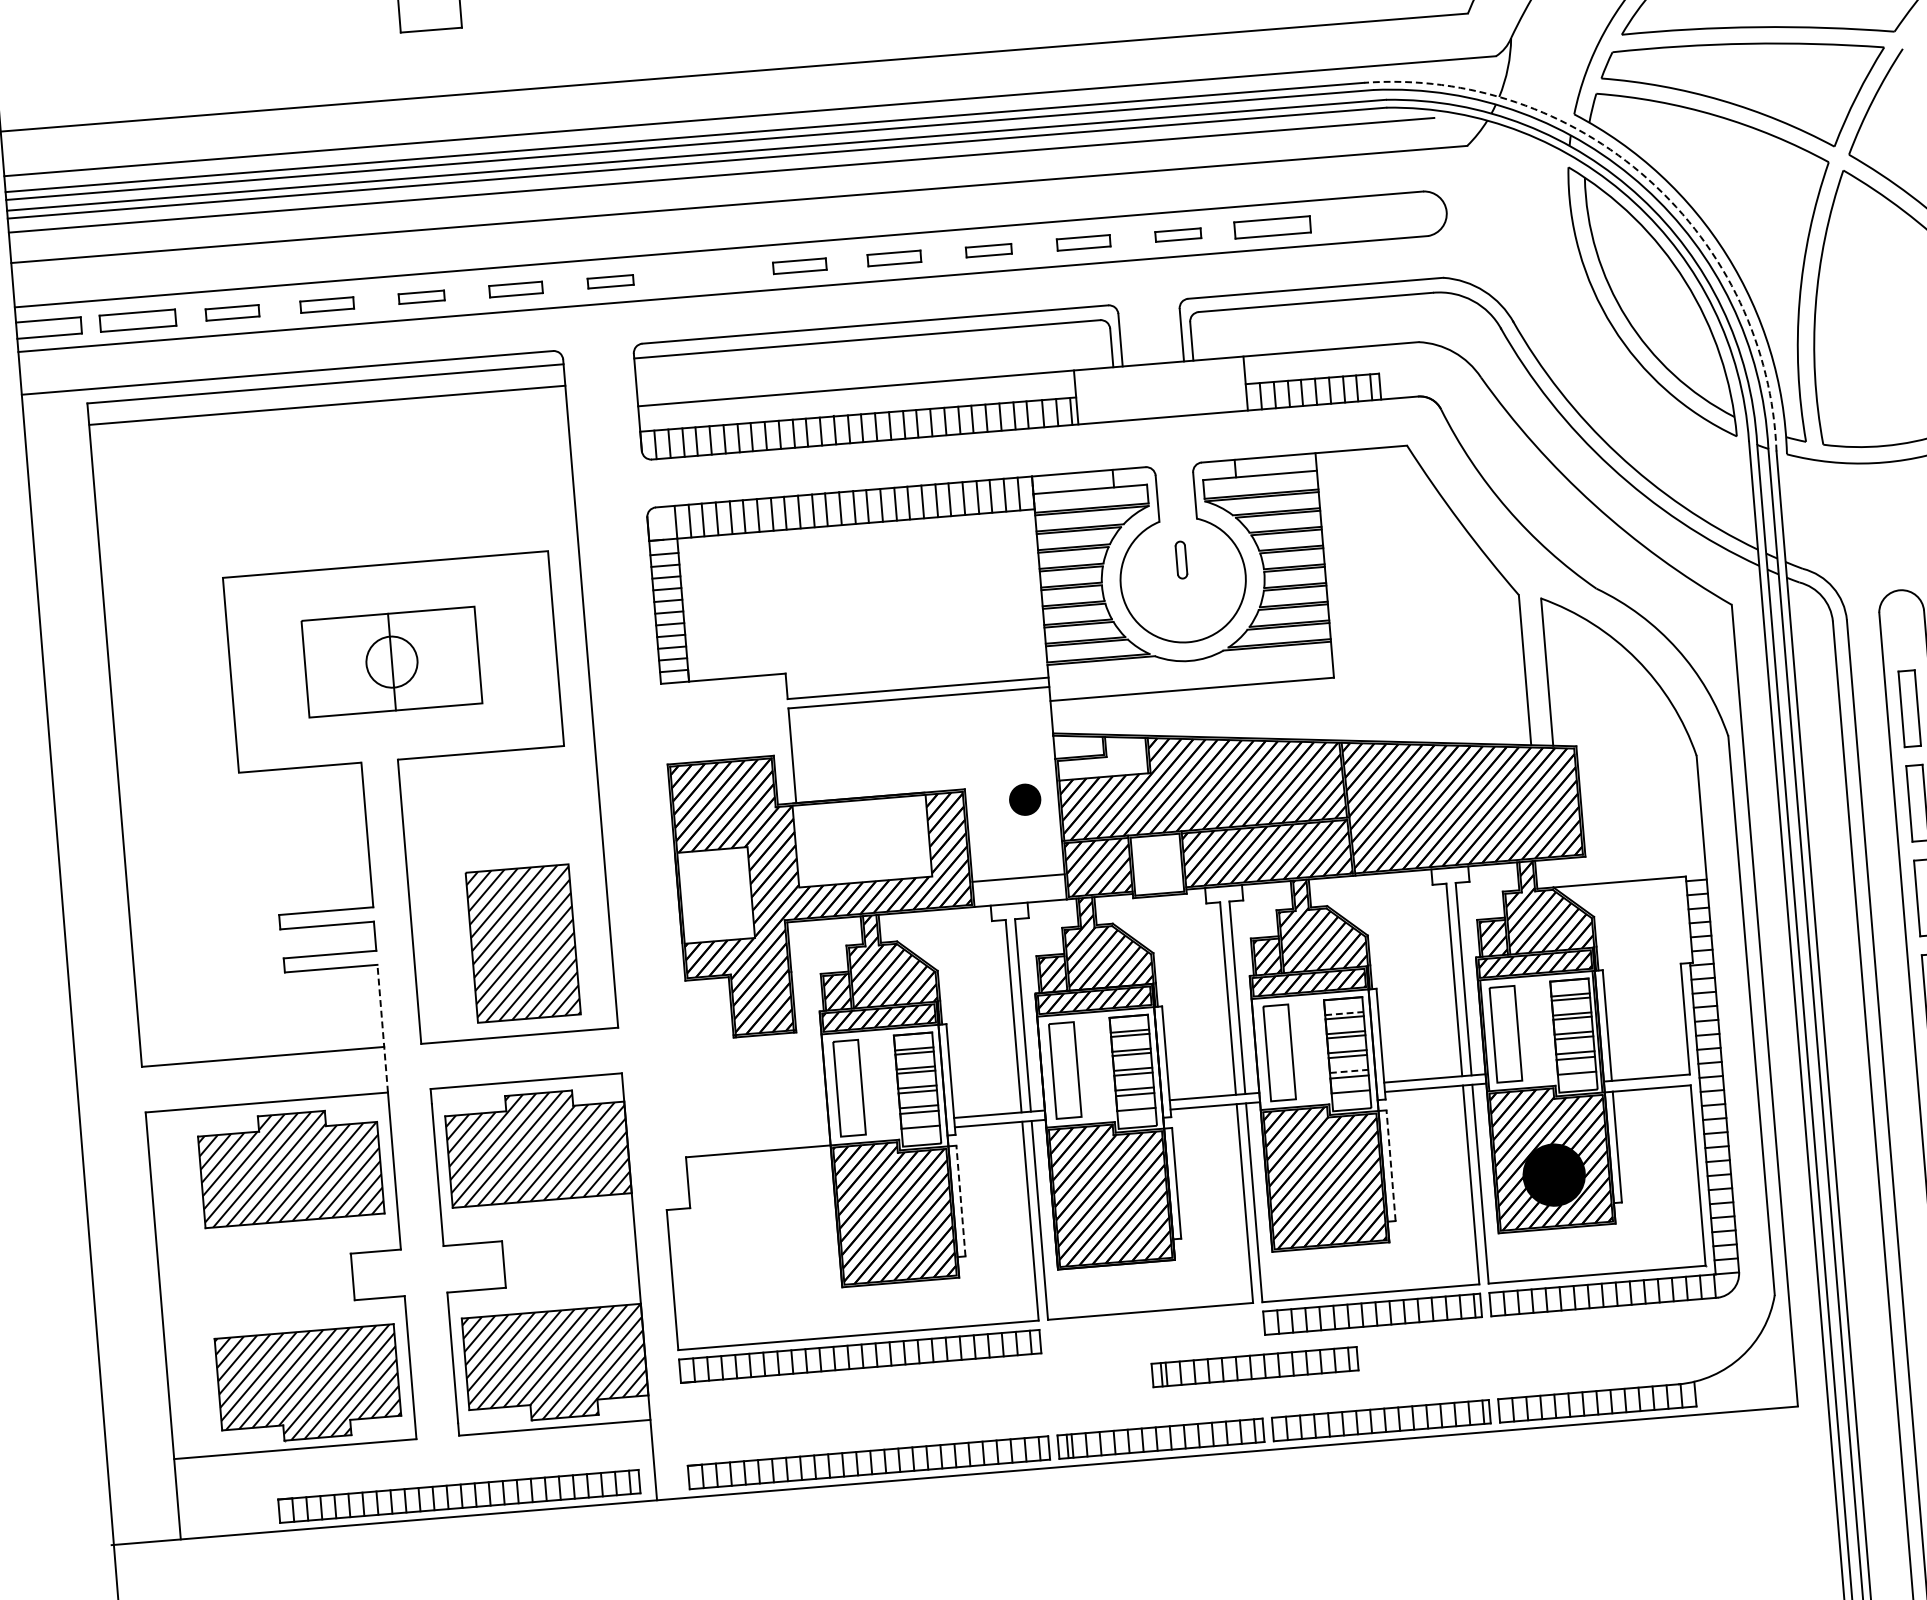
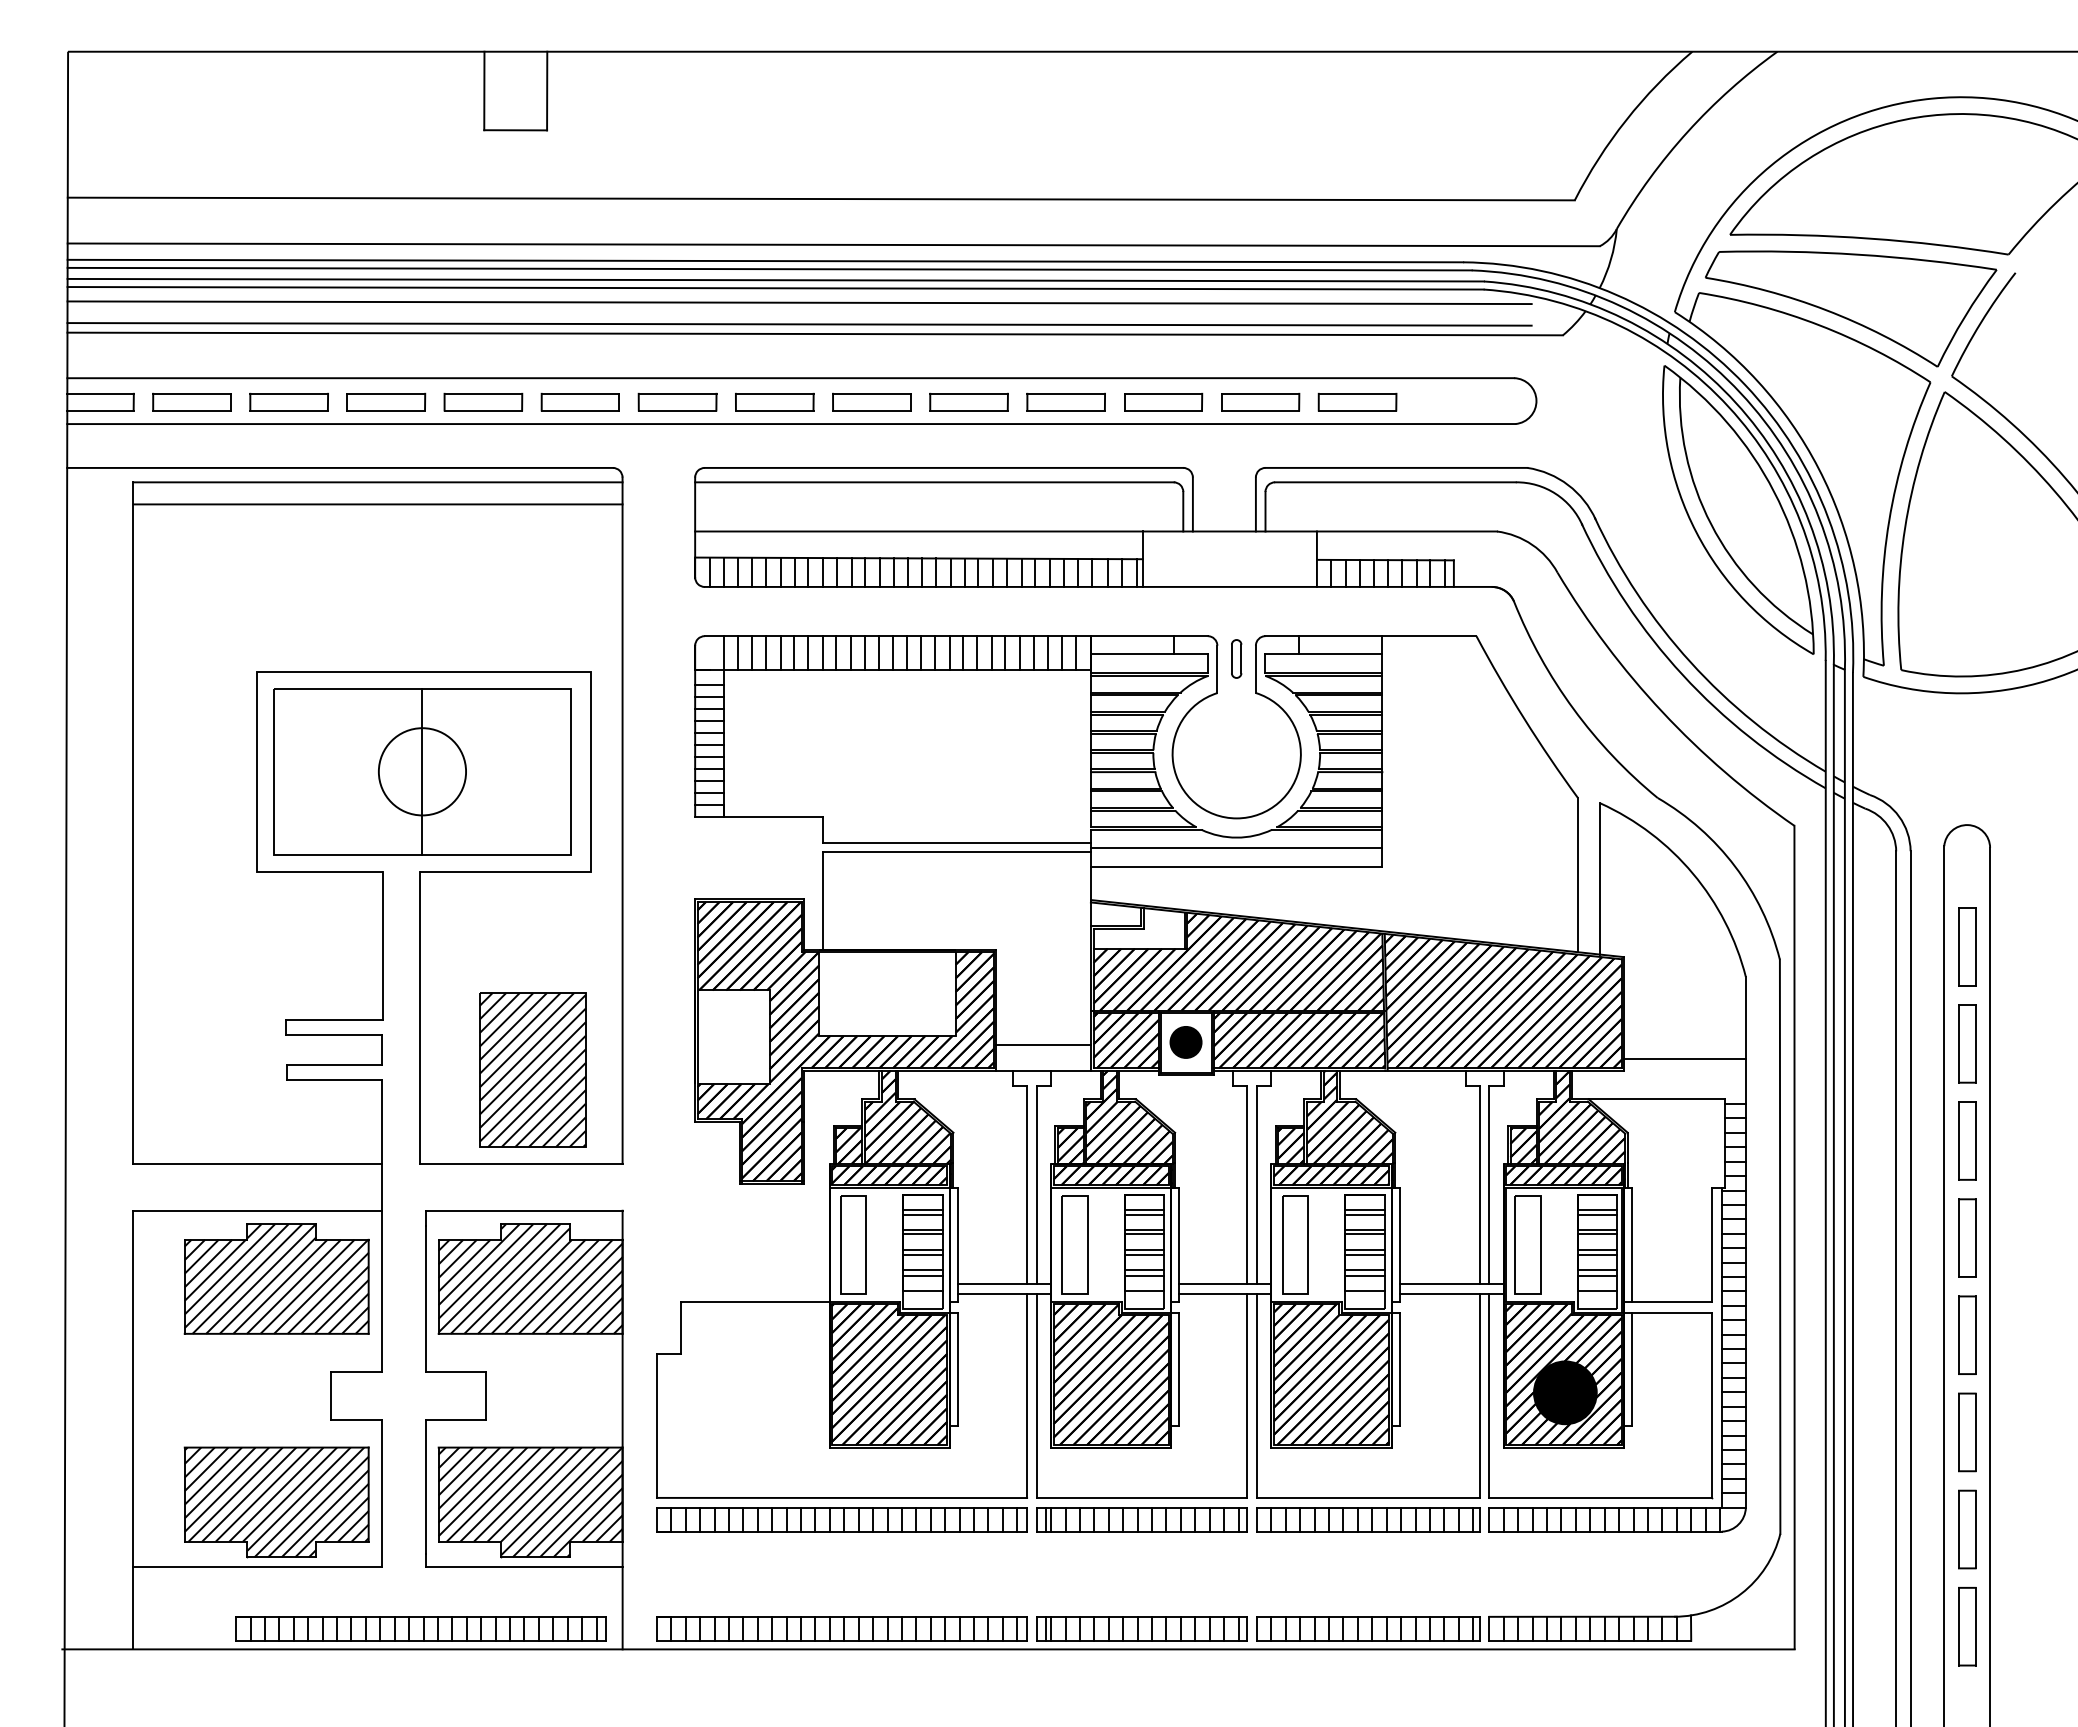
arc: (1648, 180) -> (1745, 385), dashed -> solid
line: (723, 196) -> (799, 324), added
part: (1178, 234) -> (1260, 401), size x1.67
part: (1083, 242) -> (1163, 401), size x1.43
part: (988, 250) -> (1065, 401), size x1.67
part: (893, 257) -> (968, 401), size x1.43
part: (799, 265) -> (871, 401), size x1.43
part: (705, 273) -> (774, 401), added
part: (610, 281) -> (677, 401), size x1.67
part: (515, 289) -> (579, 401), size x1.43
part: (421, 296) -> (483, 401), size x1.67
part: (327, 304) -> (386, 401), size x1.43
part: (231, 312) -> (288, 401), size x1.43
part: (1181, 559) -> (1236, 658), moved
part: (391, 661) -> (422, 771), size x1.67
line: (1190, 670) -> (1236, 847), added
part: (1024, 799) -> (1185, 1042), moved
line: (1643, 840) -> (1684, 1058), added
line: (1344, 1013) -> (1364, 1210), dashed -> solid
line: (382, 1029) -> (382, 1145), dashed -> solid
line: (1348, 1071) -> (1364, 1269), dashed -> solid
line: (1390, 1165) -> (1399, 1369), dashed -> solid
line: (960, 1201) -> (957, 1369), dashed -> solid
part: (1254, 1367) -> (1141, 1519), moved

